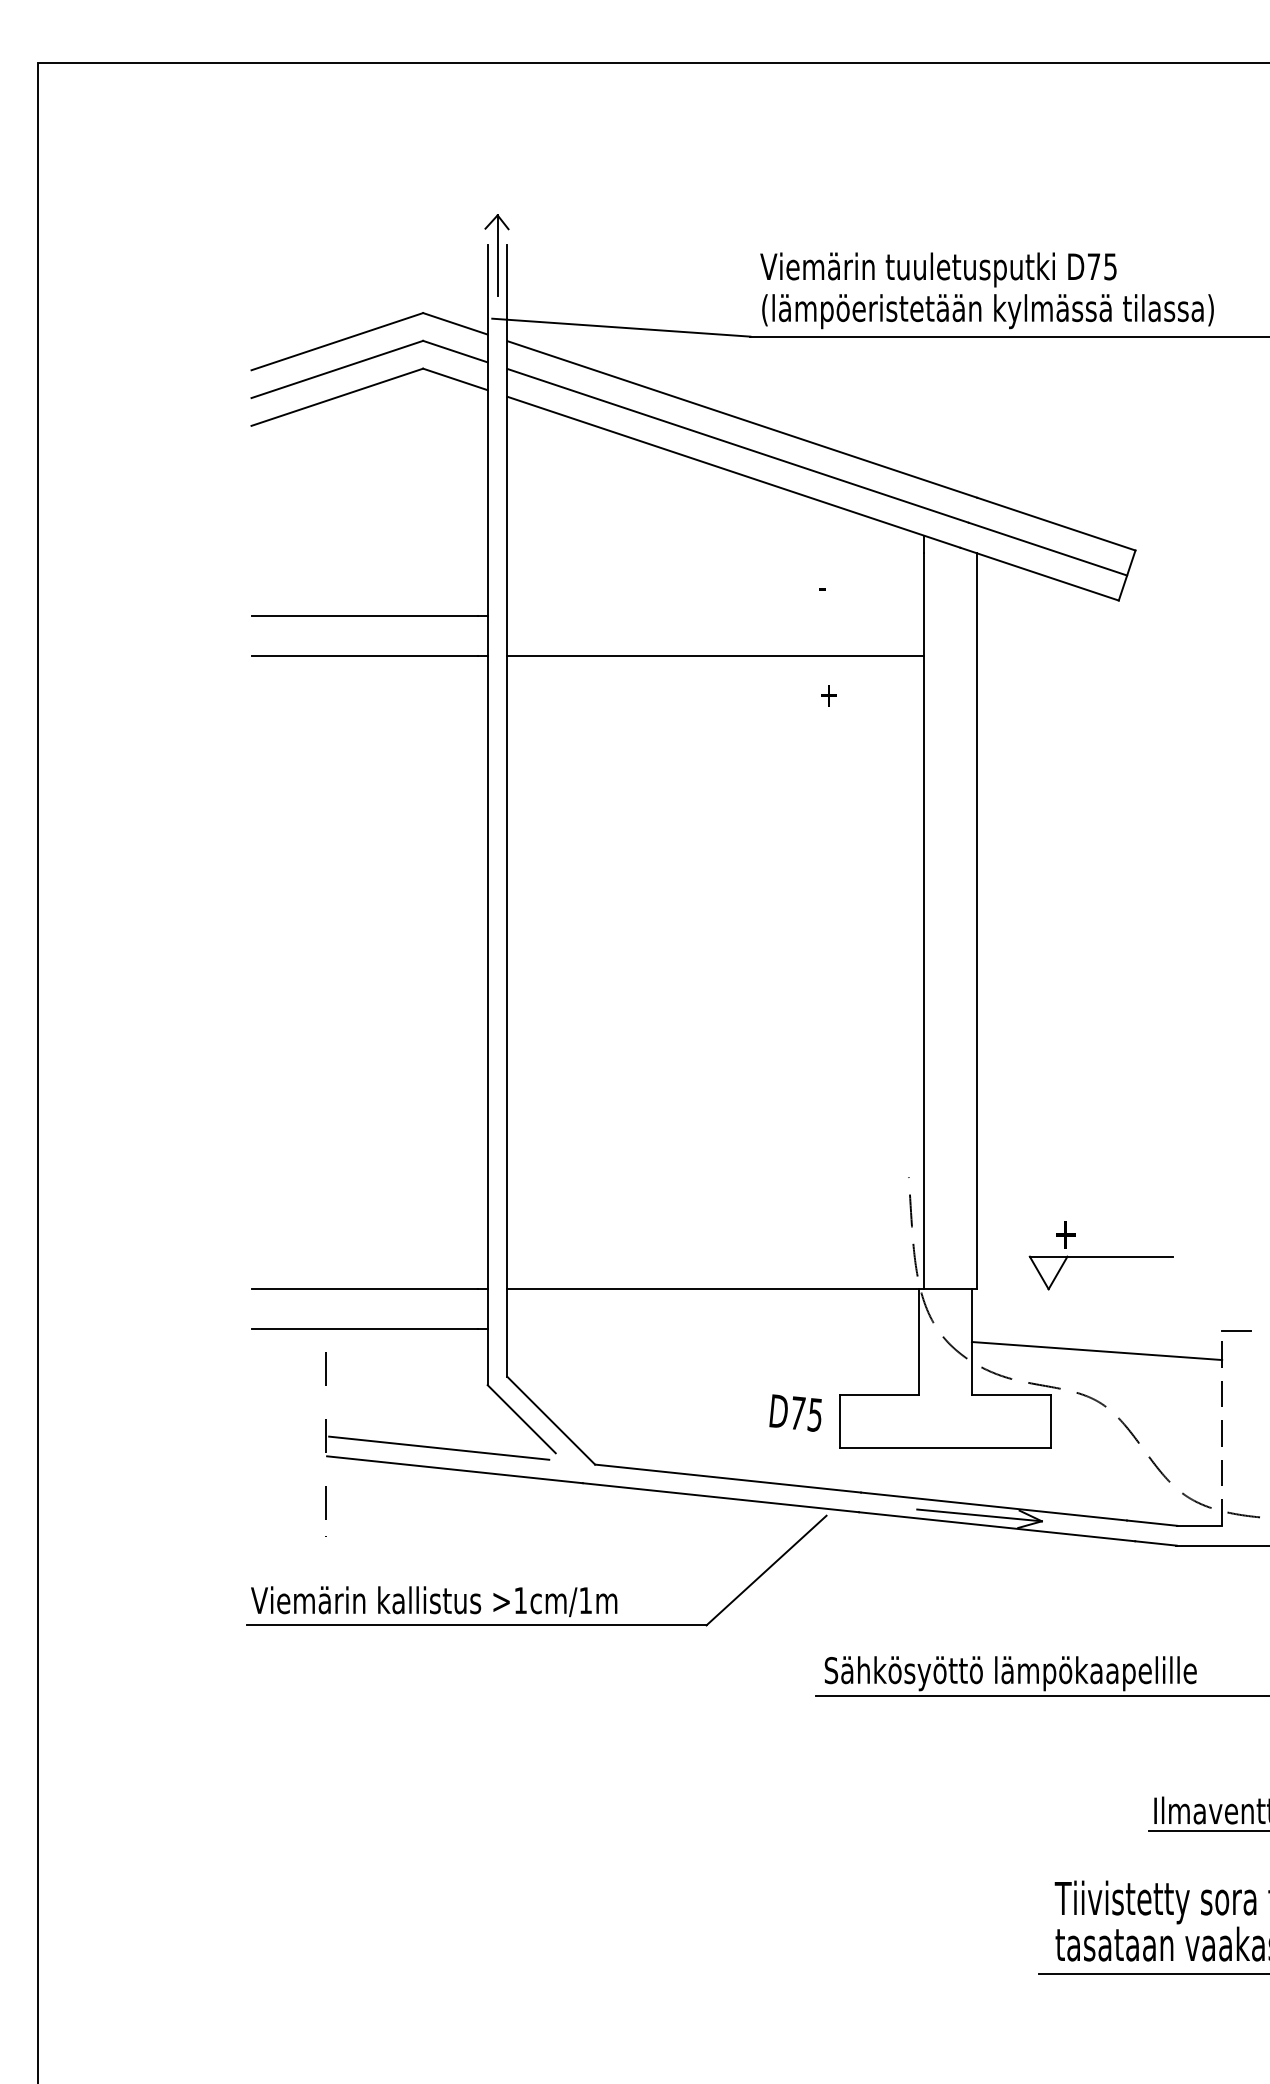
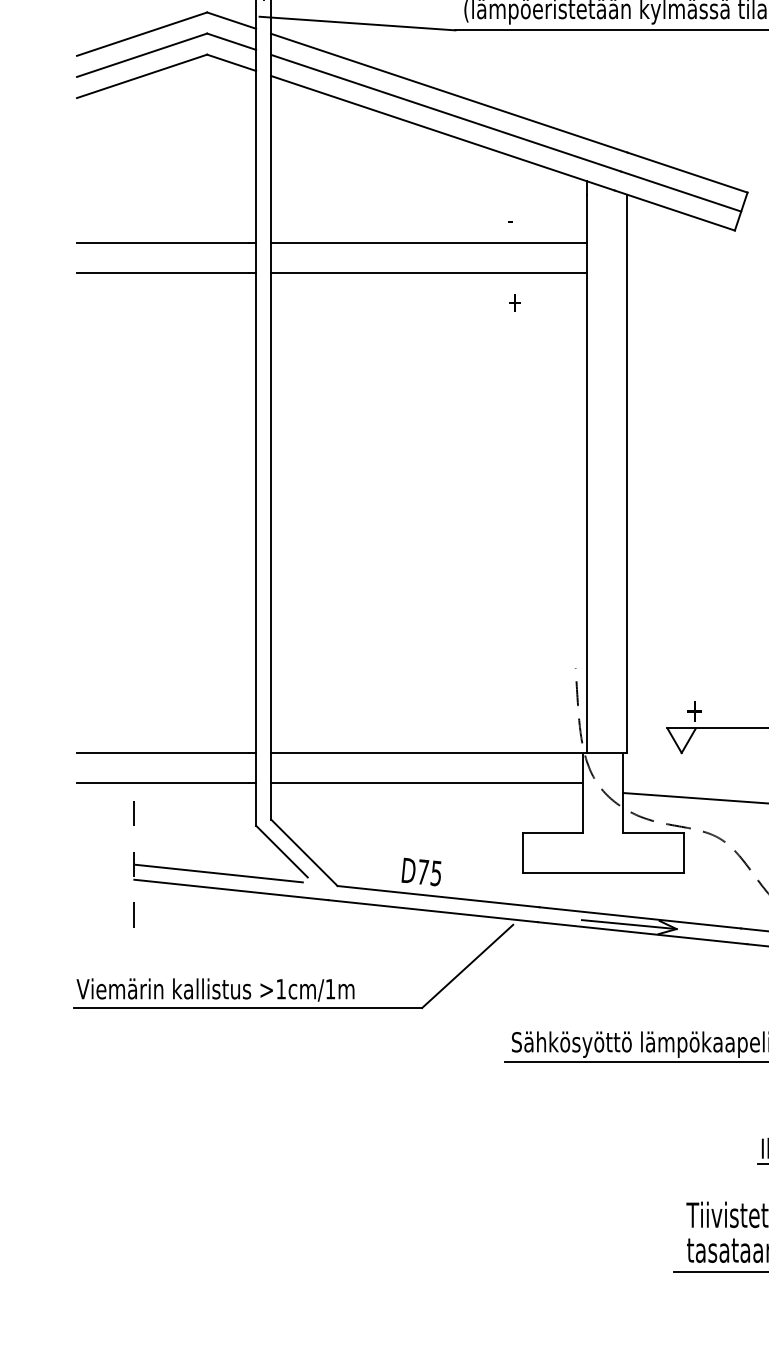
line: (715, 616) -> (428, 242), added
line: (713, 1328) -> (427, 782), added
text: (795, 1412) -> (421, 871), moved

